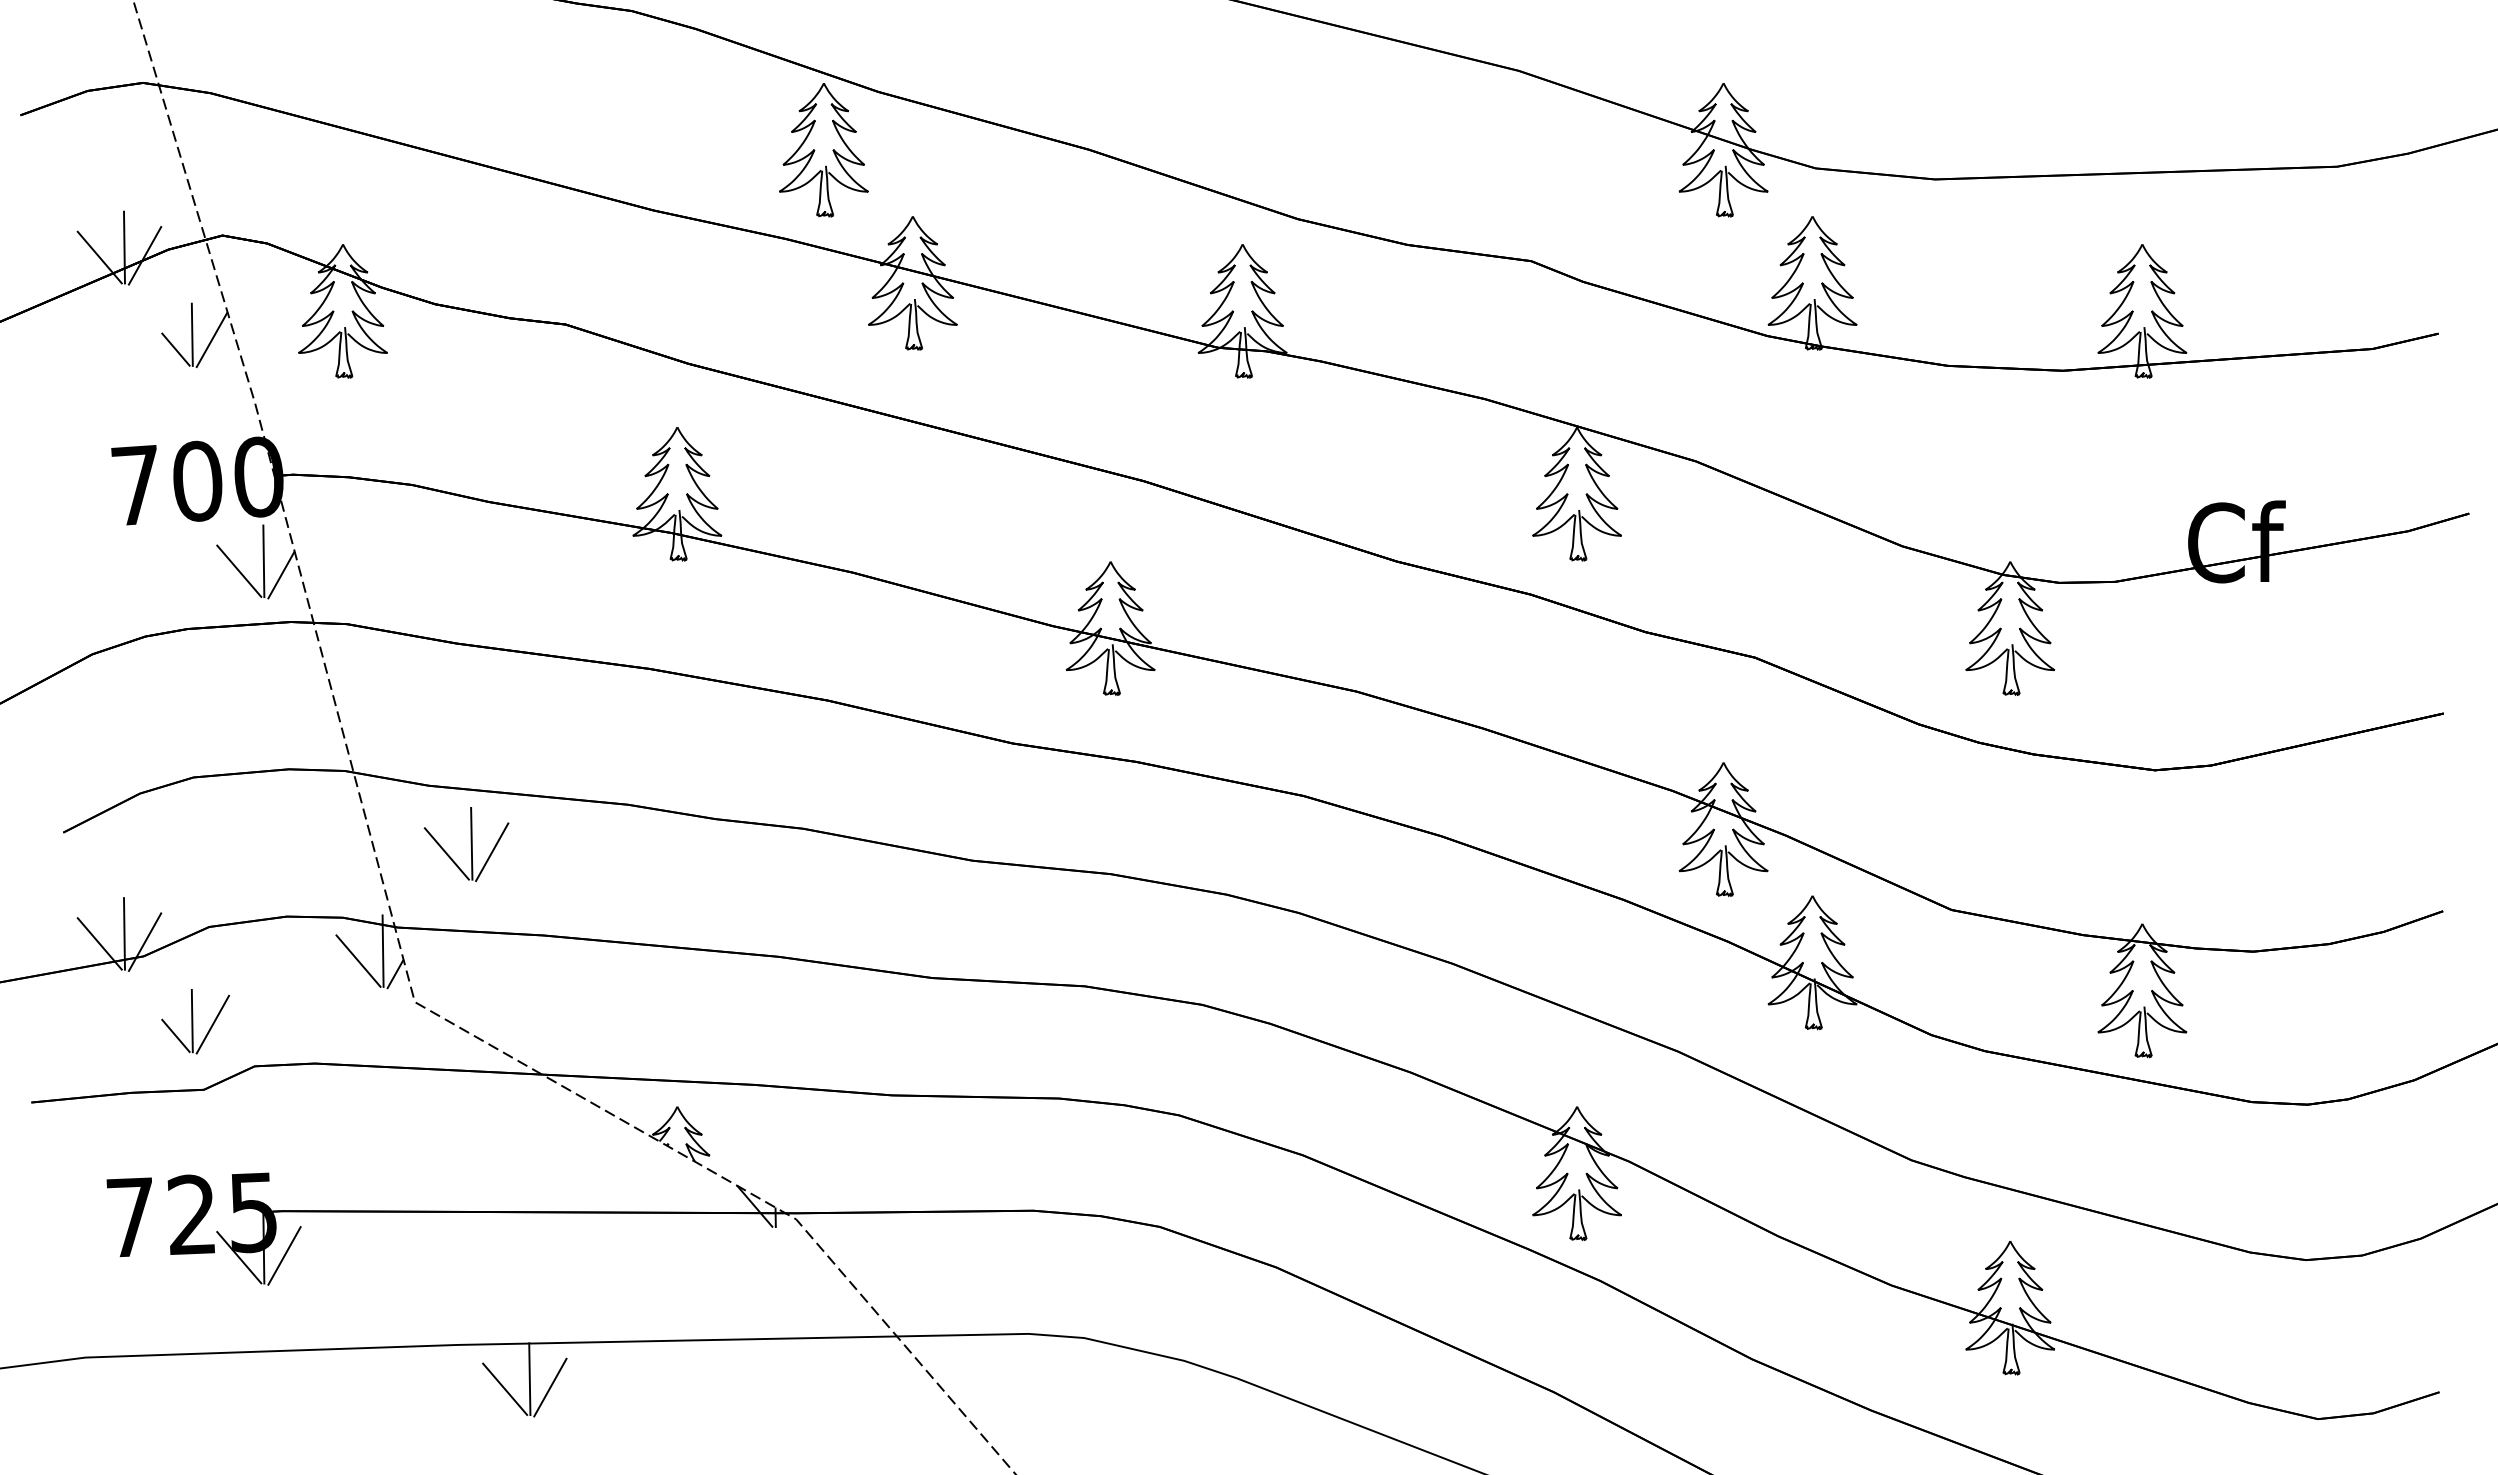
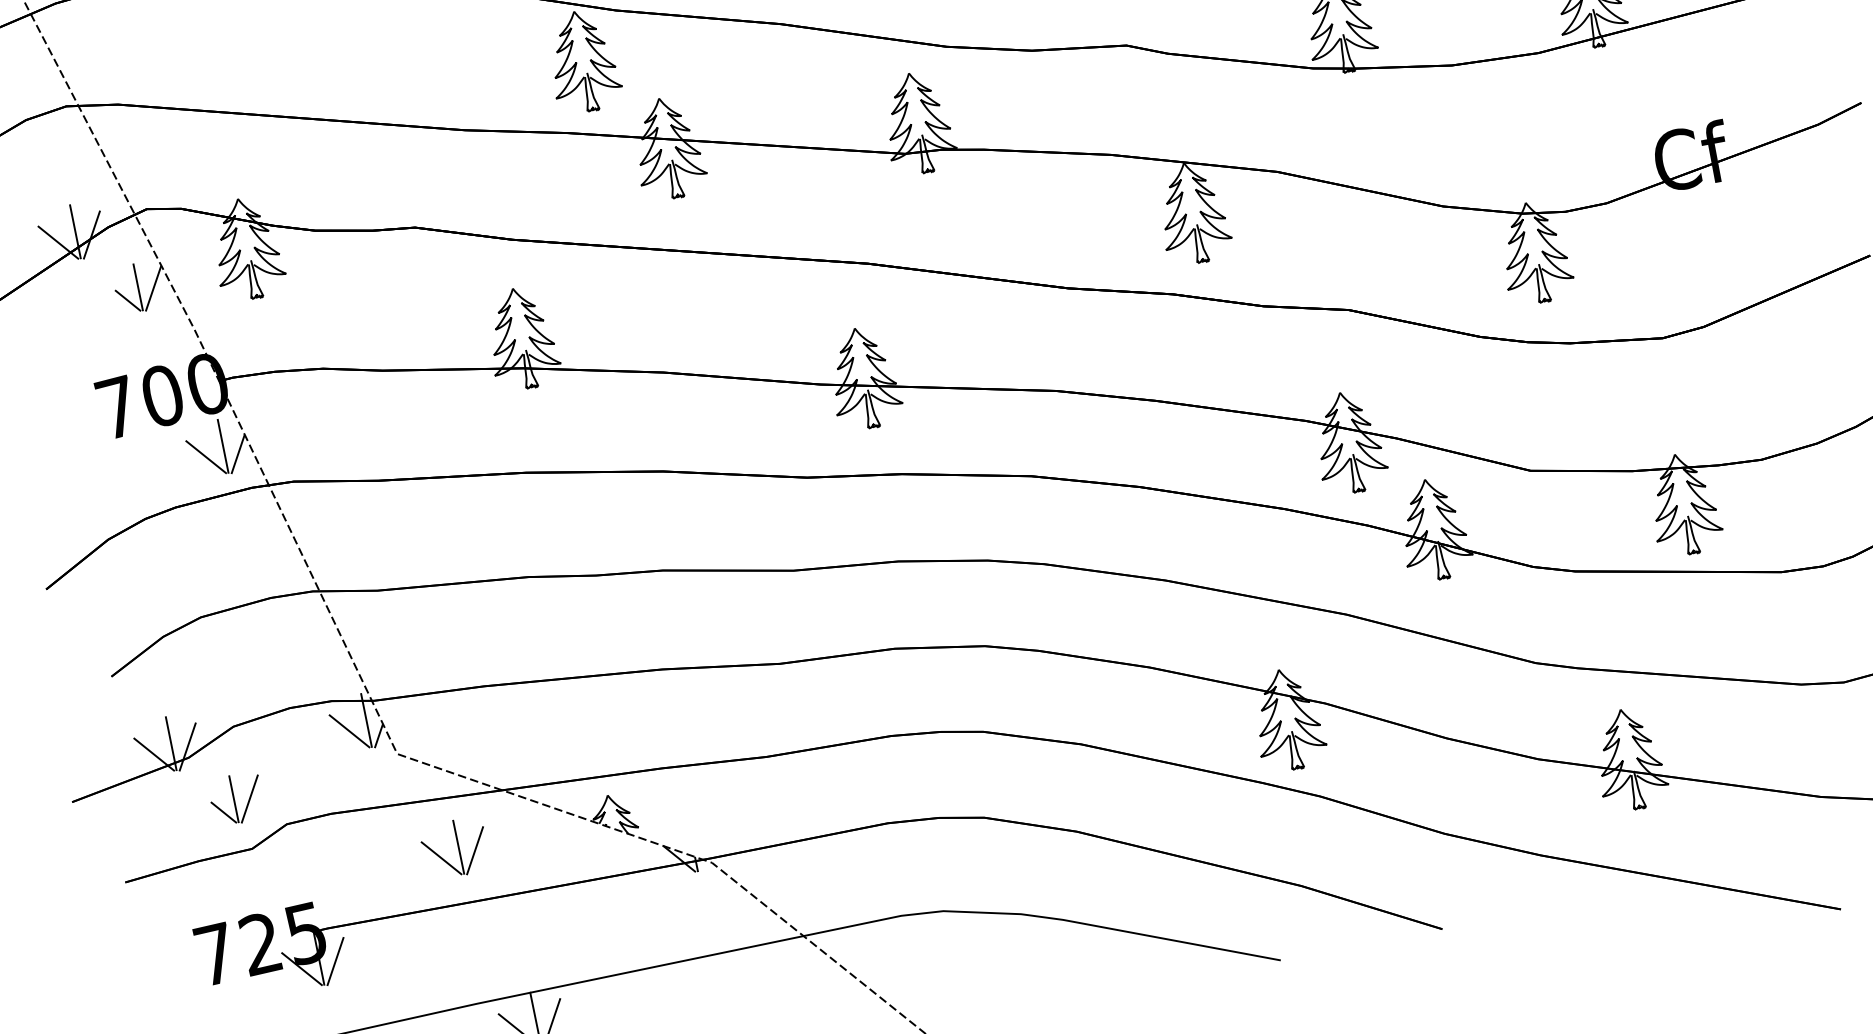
part: (466, 844) -> (454, 848), moved

